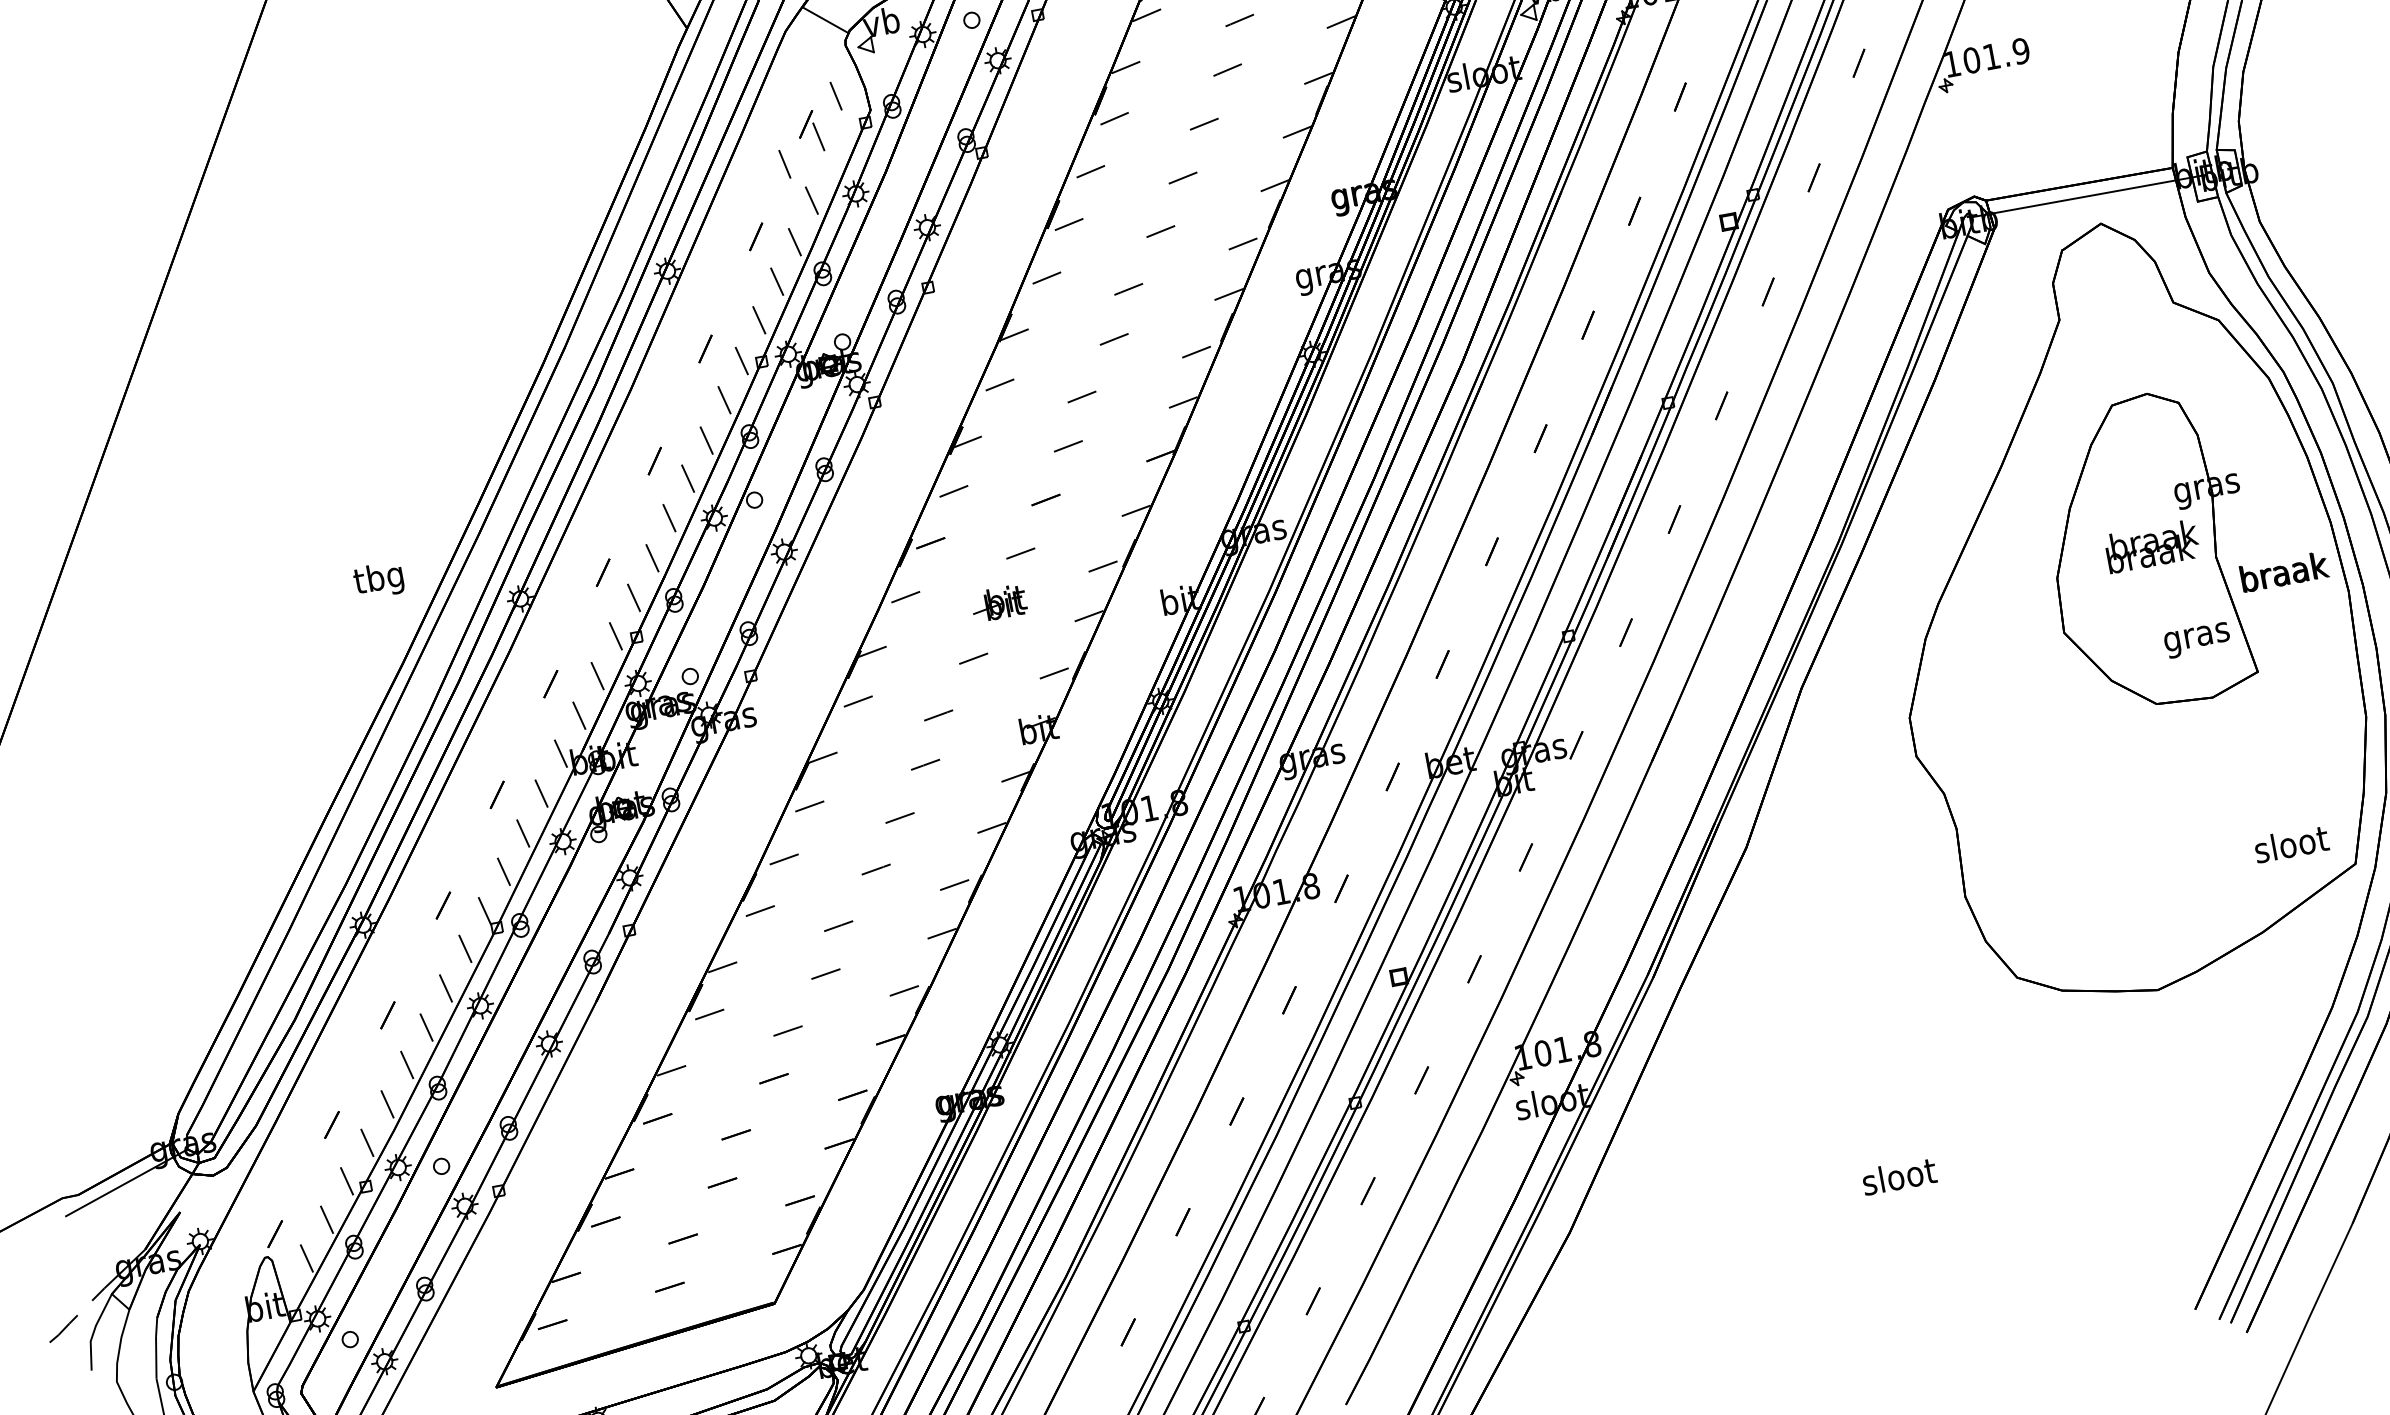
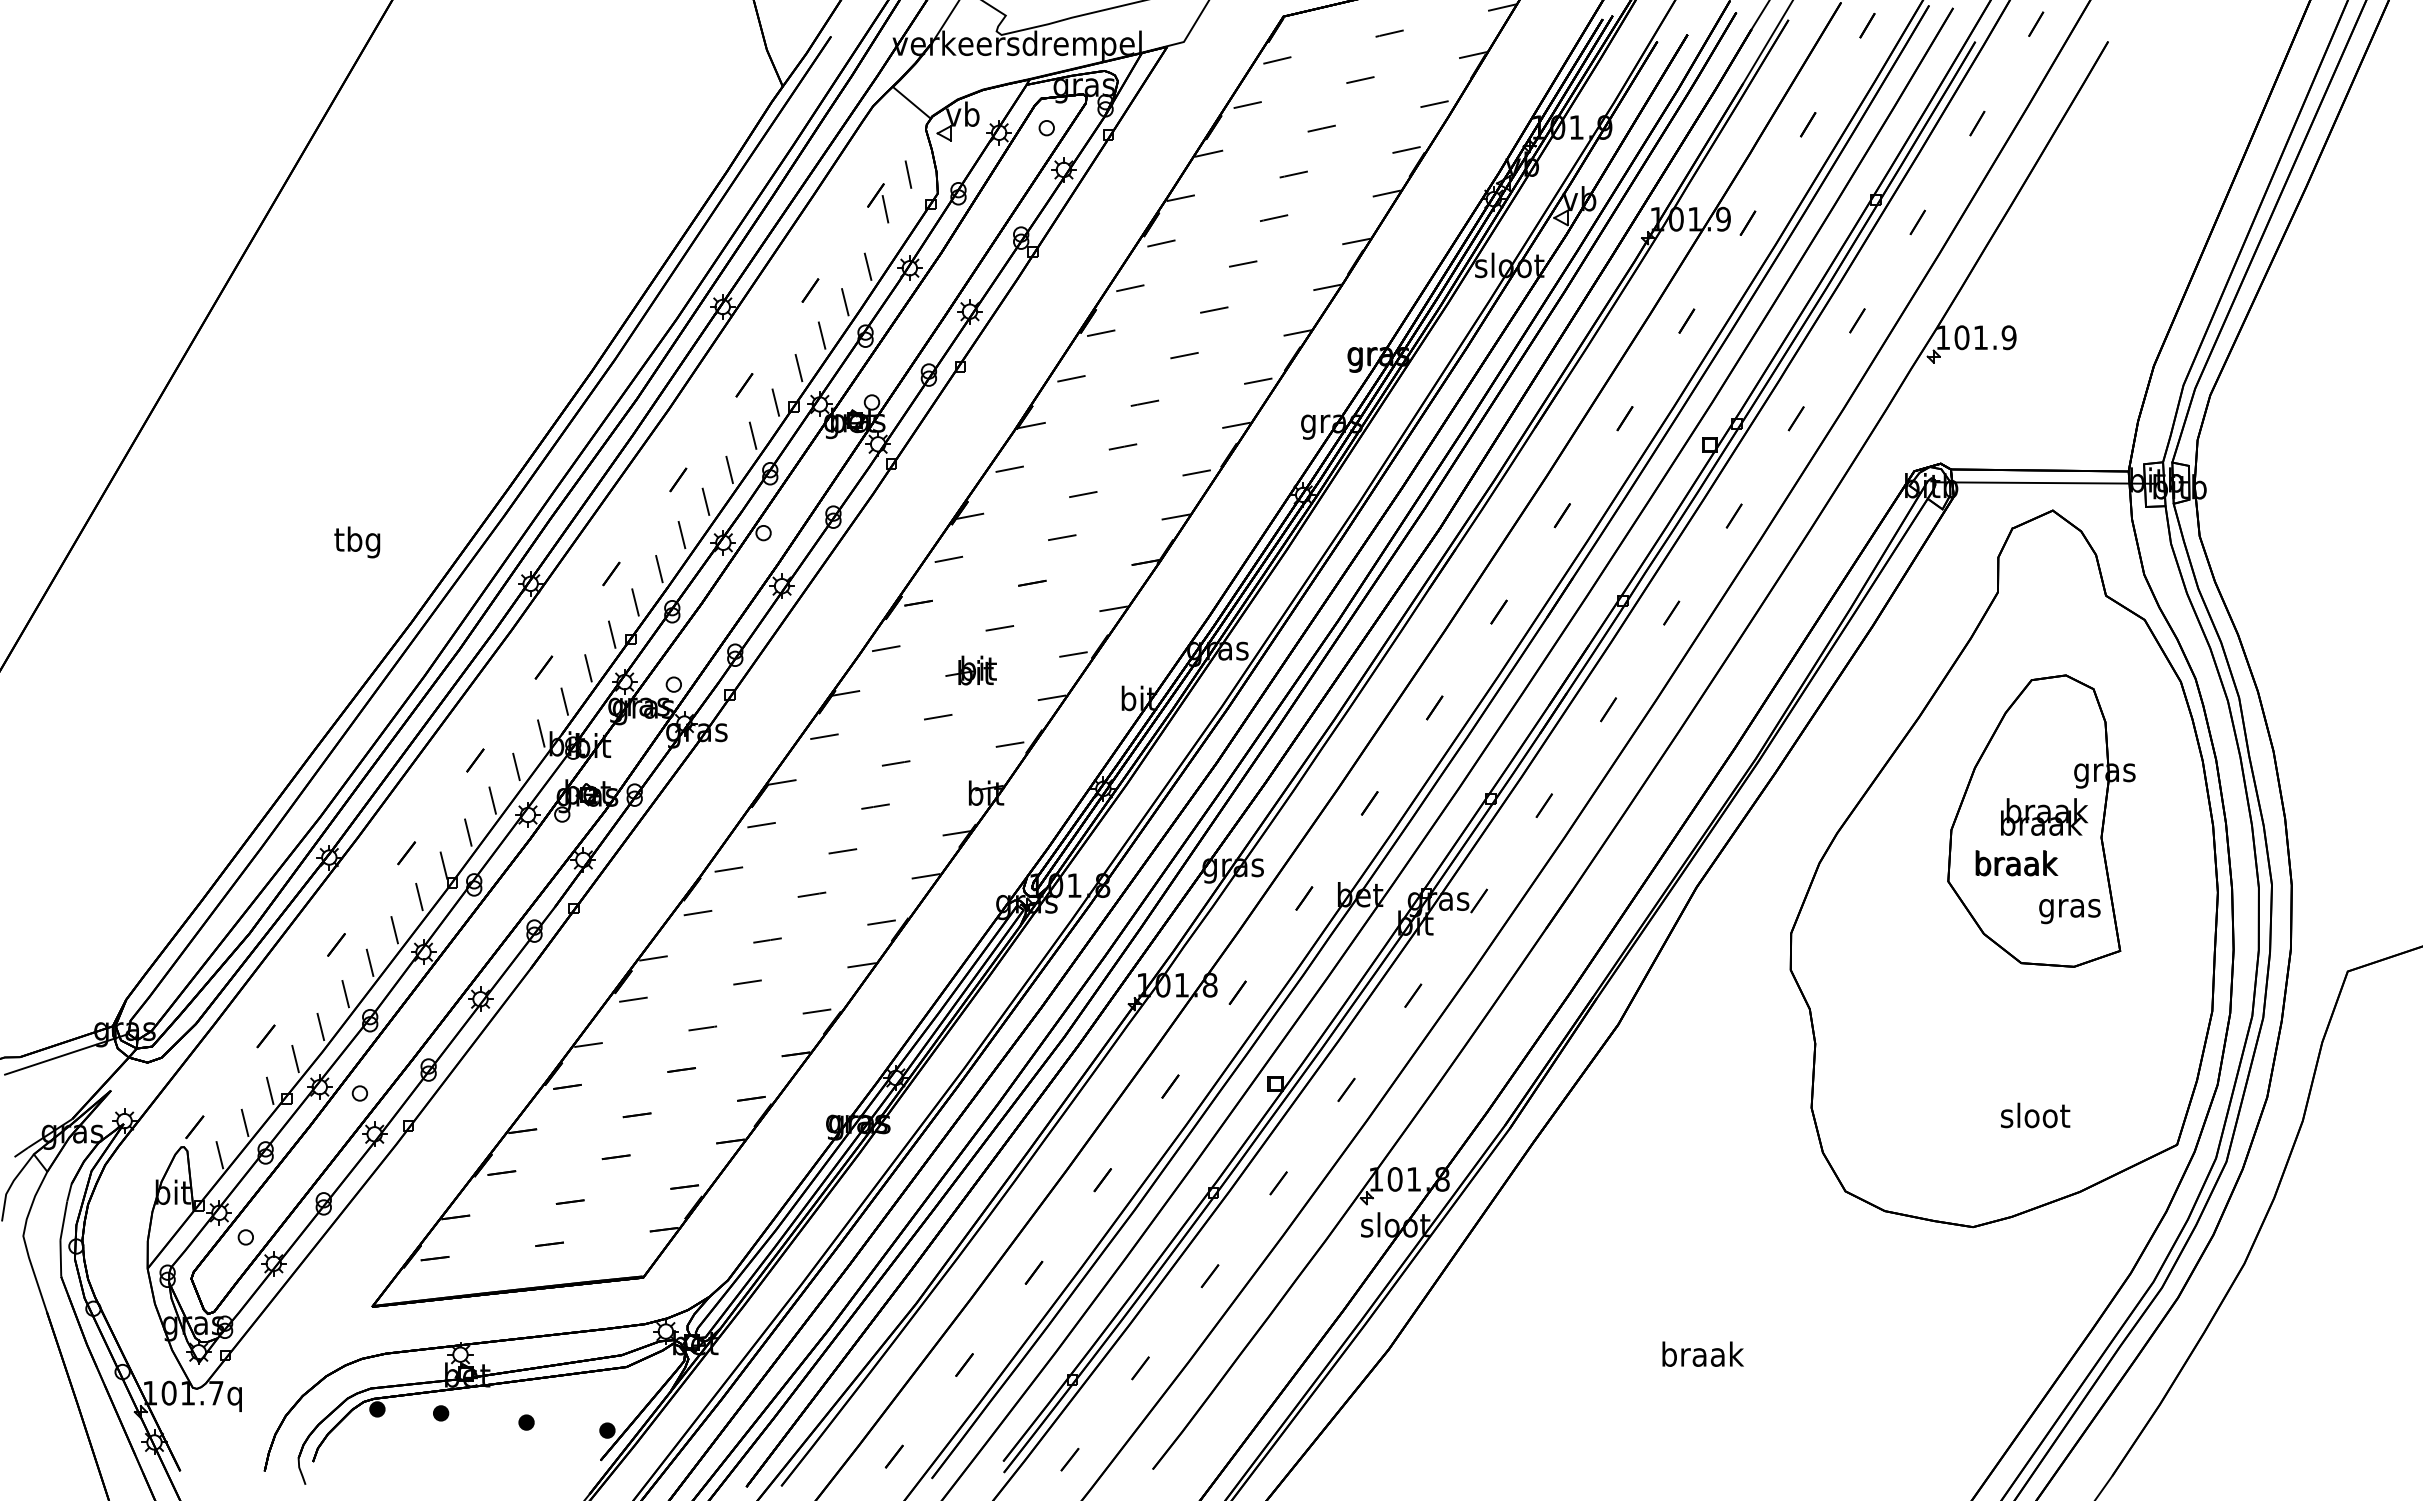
line: (784, 164) -> (849, 228), removed
text: (2283, 572) -> (2016, 863), moved
text: (379, 580) -> (357, 542), moved
text: (2291, 844) -> (2035, 1115), moved
text: (1899, 1175) -> (1702, 1353), sloot -> braak

